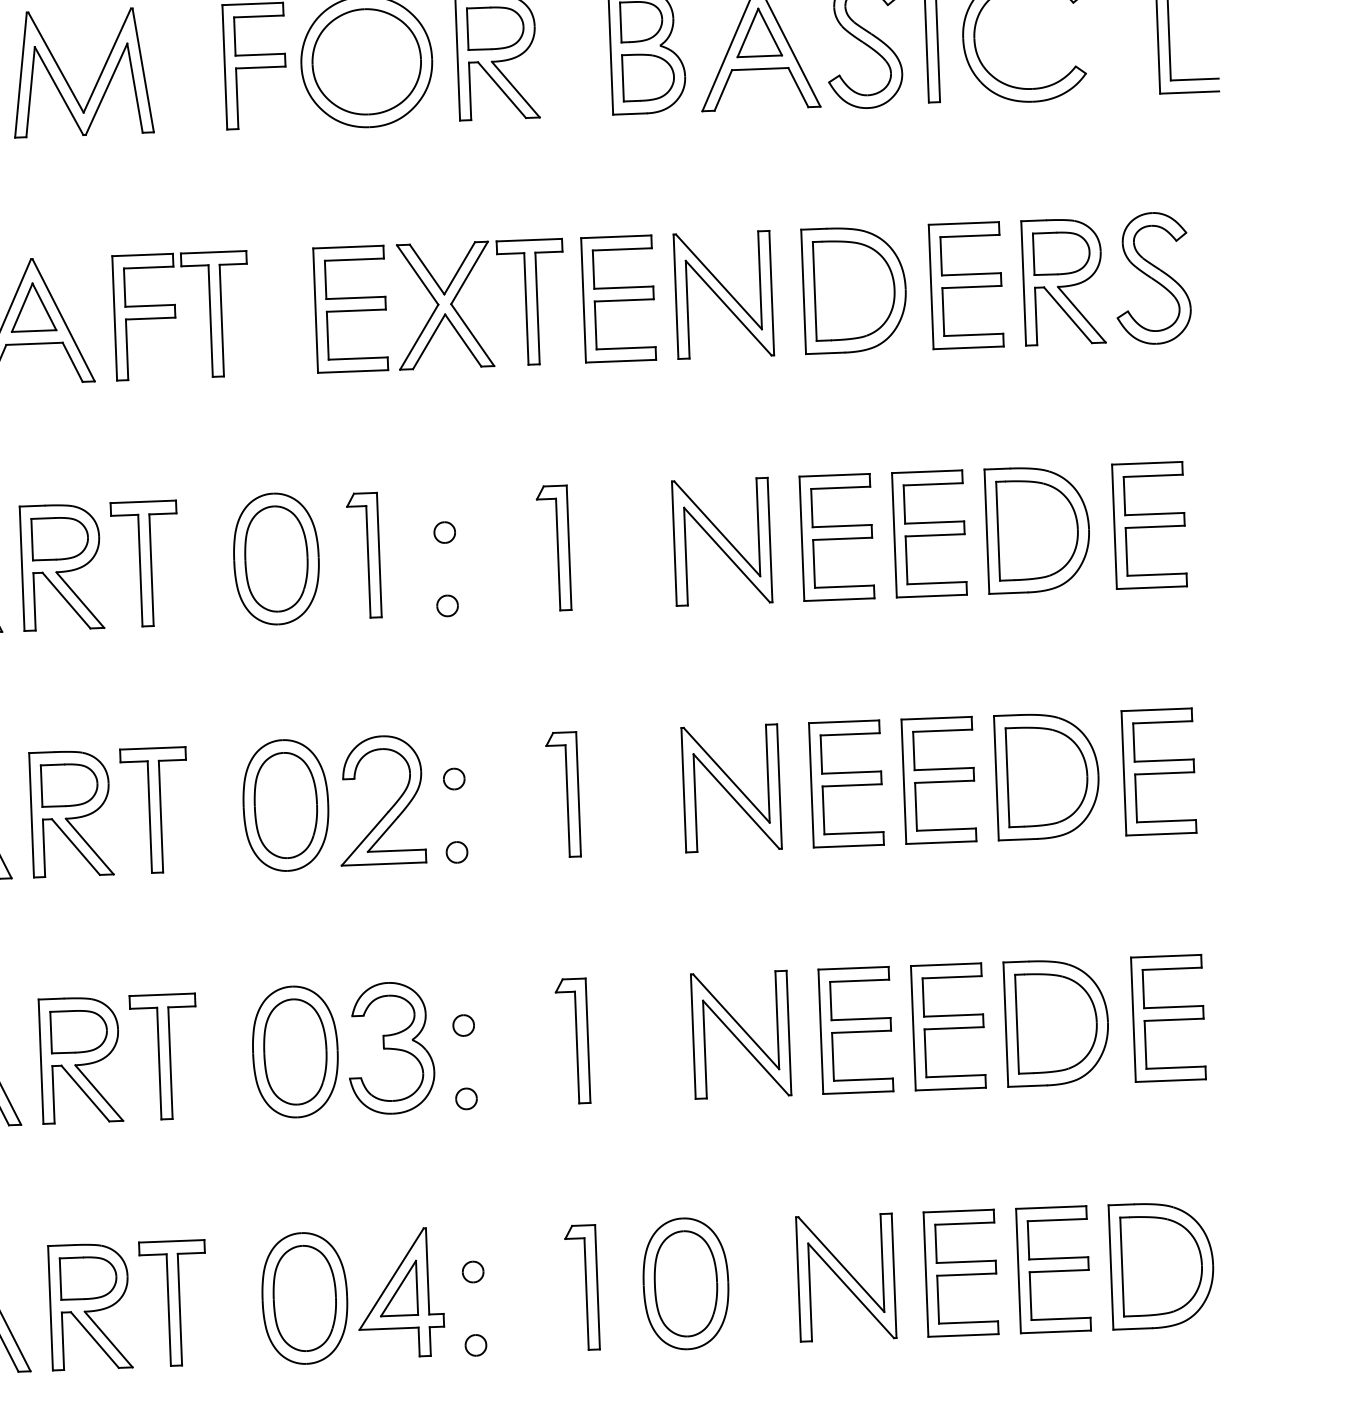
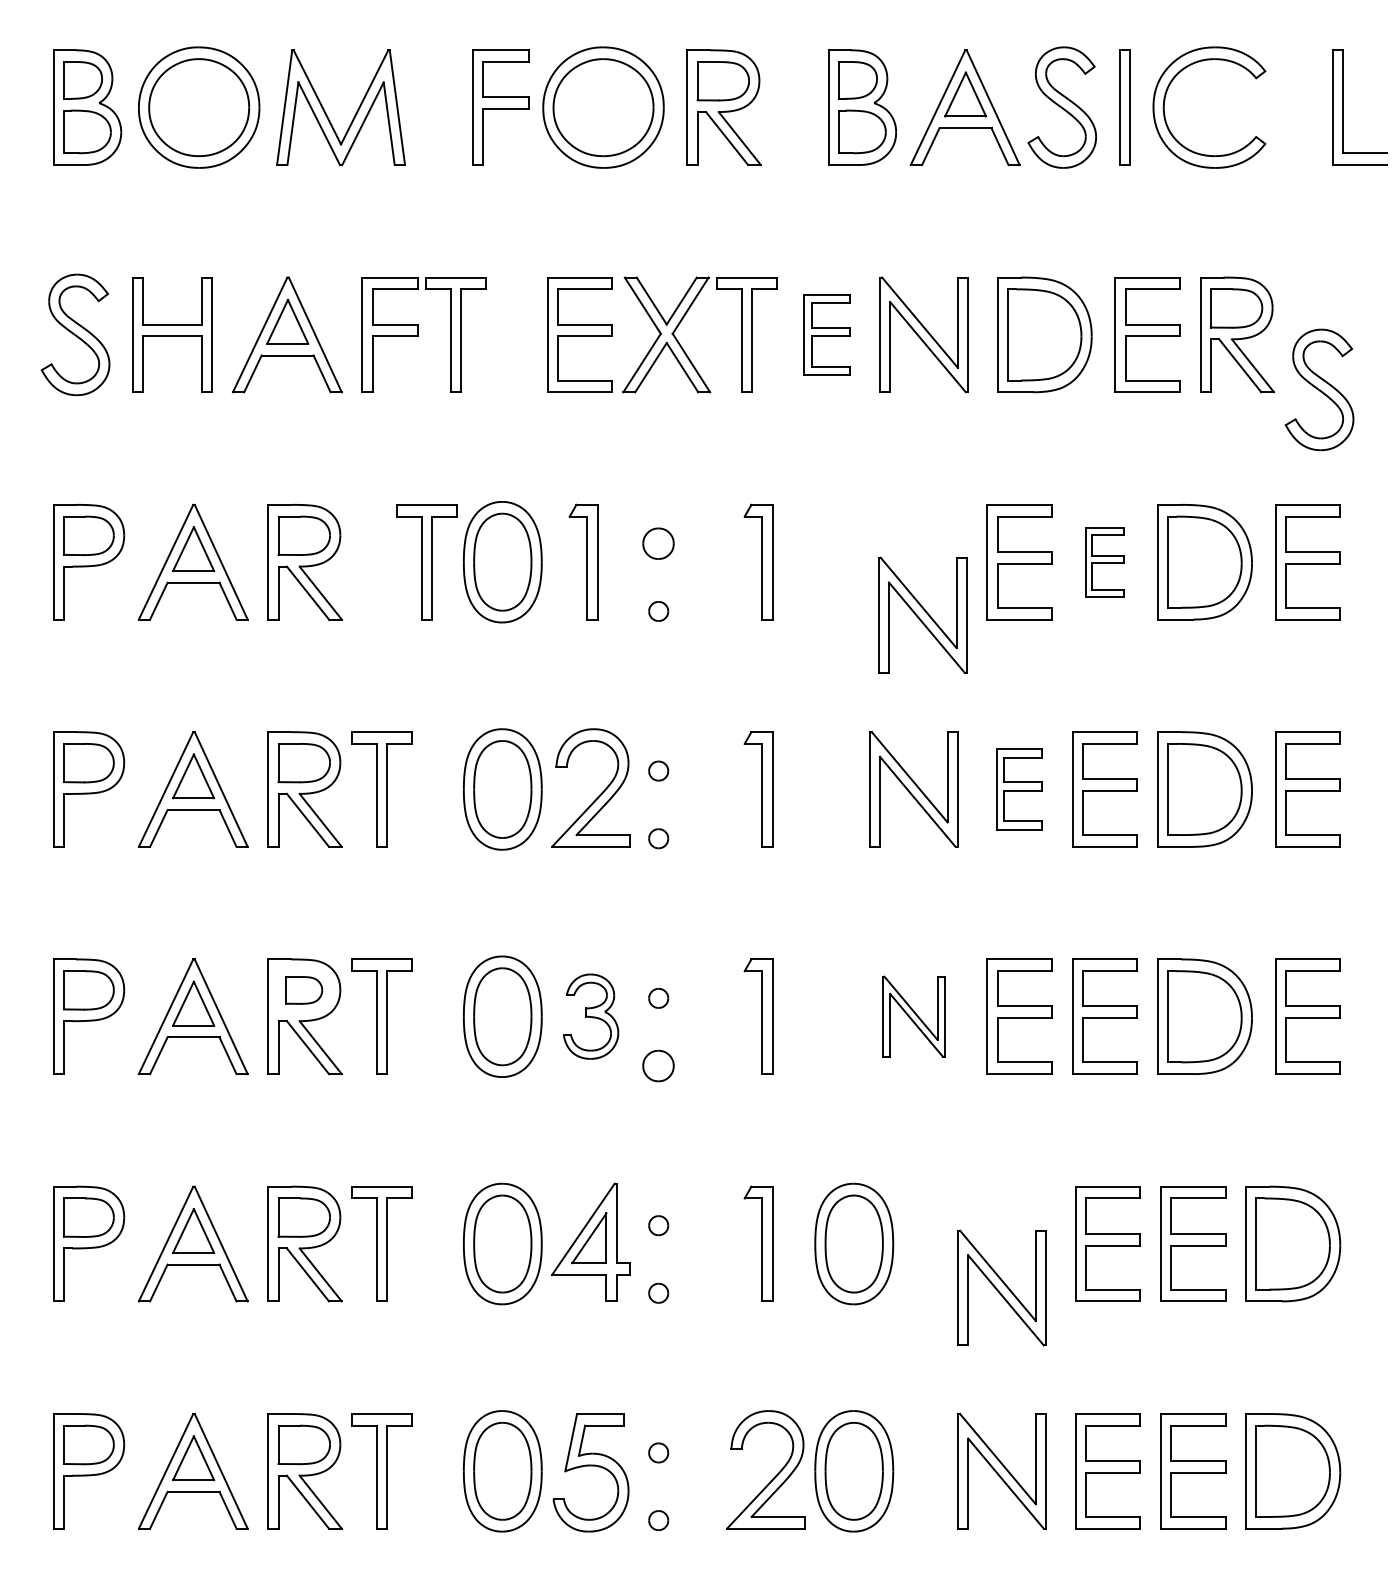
part: (1152, 278) -> (1319, 389), moved
part: (618, 298) -> (826, 334), size x0.7
part: (444, 532) -> (658, 543), size x1.6
part: (929, 534) -> (1104, 562), size x0.6
part: (721, 541) -> (922, 614), moved
part: (144, 564) -> (426, 562), moved
part: (846, 783) -> (1019, 789), size x0.7
part: (78, 1031) -> (303, 990), size x0.7
part: (740, 1034) -> (913, 1016), size x0.7
part: (390, 1048) -> (590, 1016), size x0.7
part: (466, 1098) -> (658, 1065), size x1.6
part: (845, 1277) -> (1001, 1287), moved

